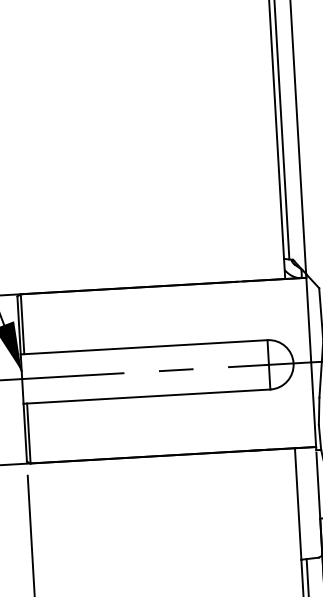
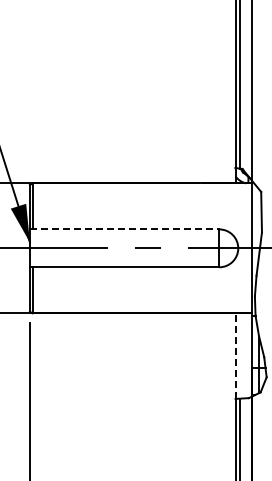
line: (143, 347) -> (124, 229), solid -> dashed
line: (298, 504) -> (235, 356), solid -> dashed

